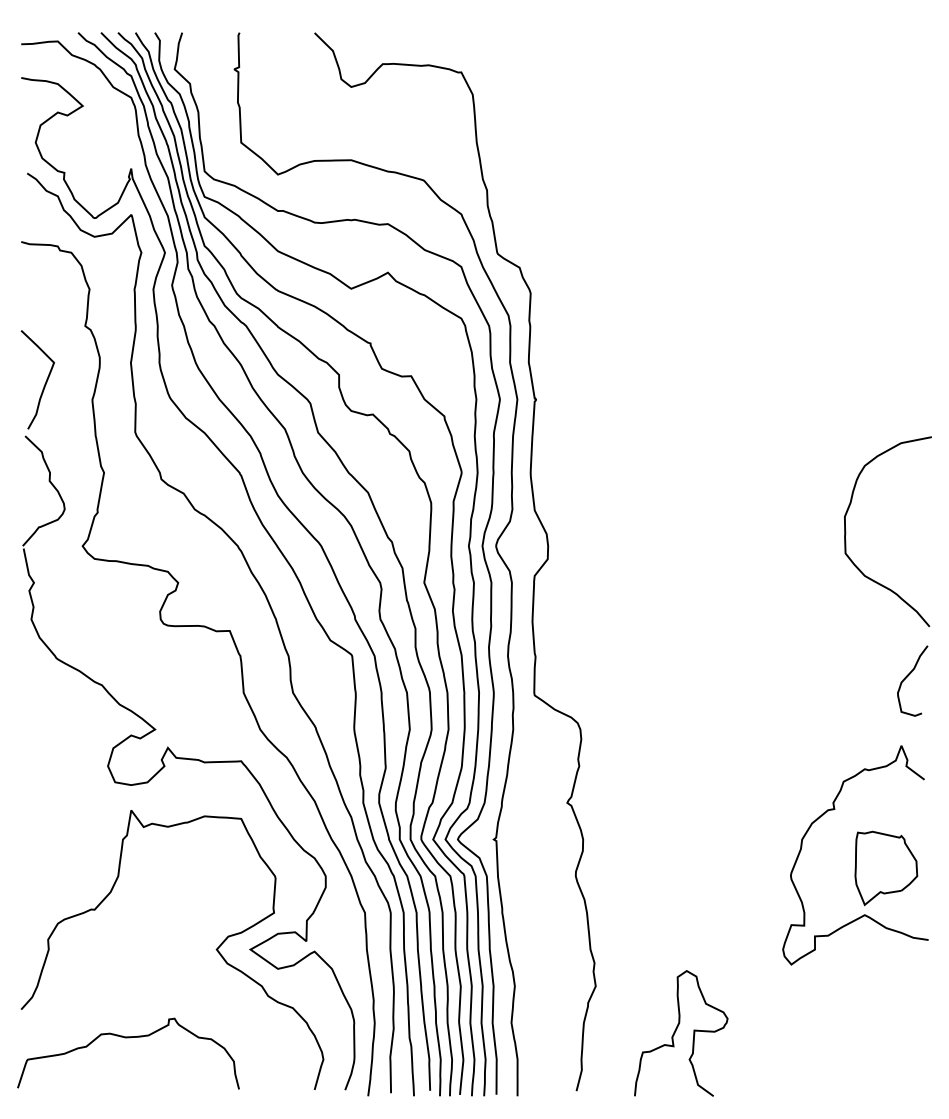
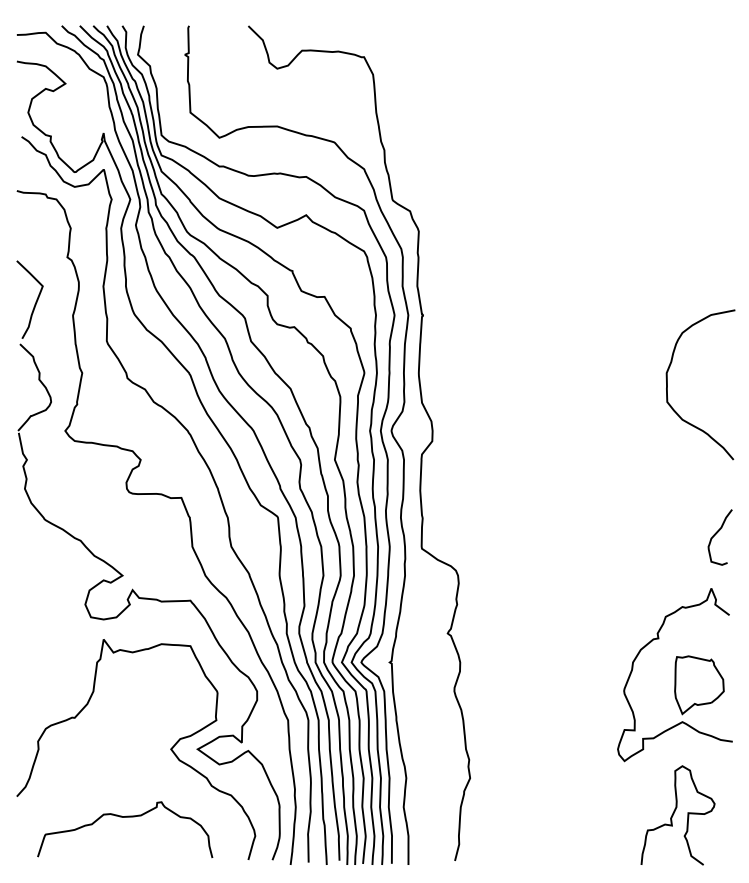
curve: (846, 531) -> (668, 384), moved
curve: (676, 1031) -> (674, 813), moved
curve: (128, 1038) -> (125, 817), moved

